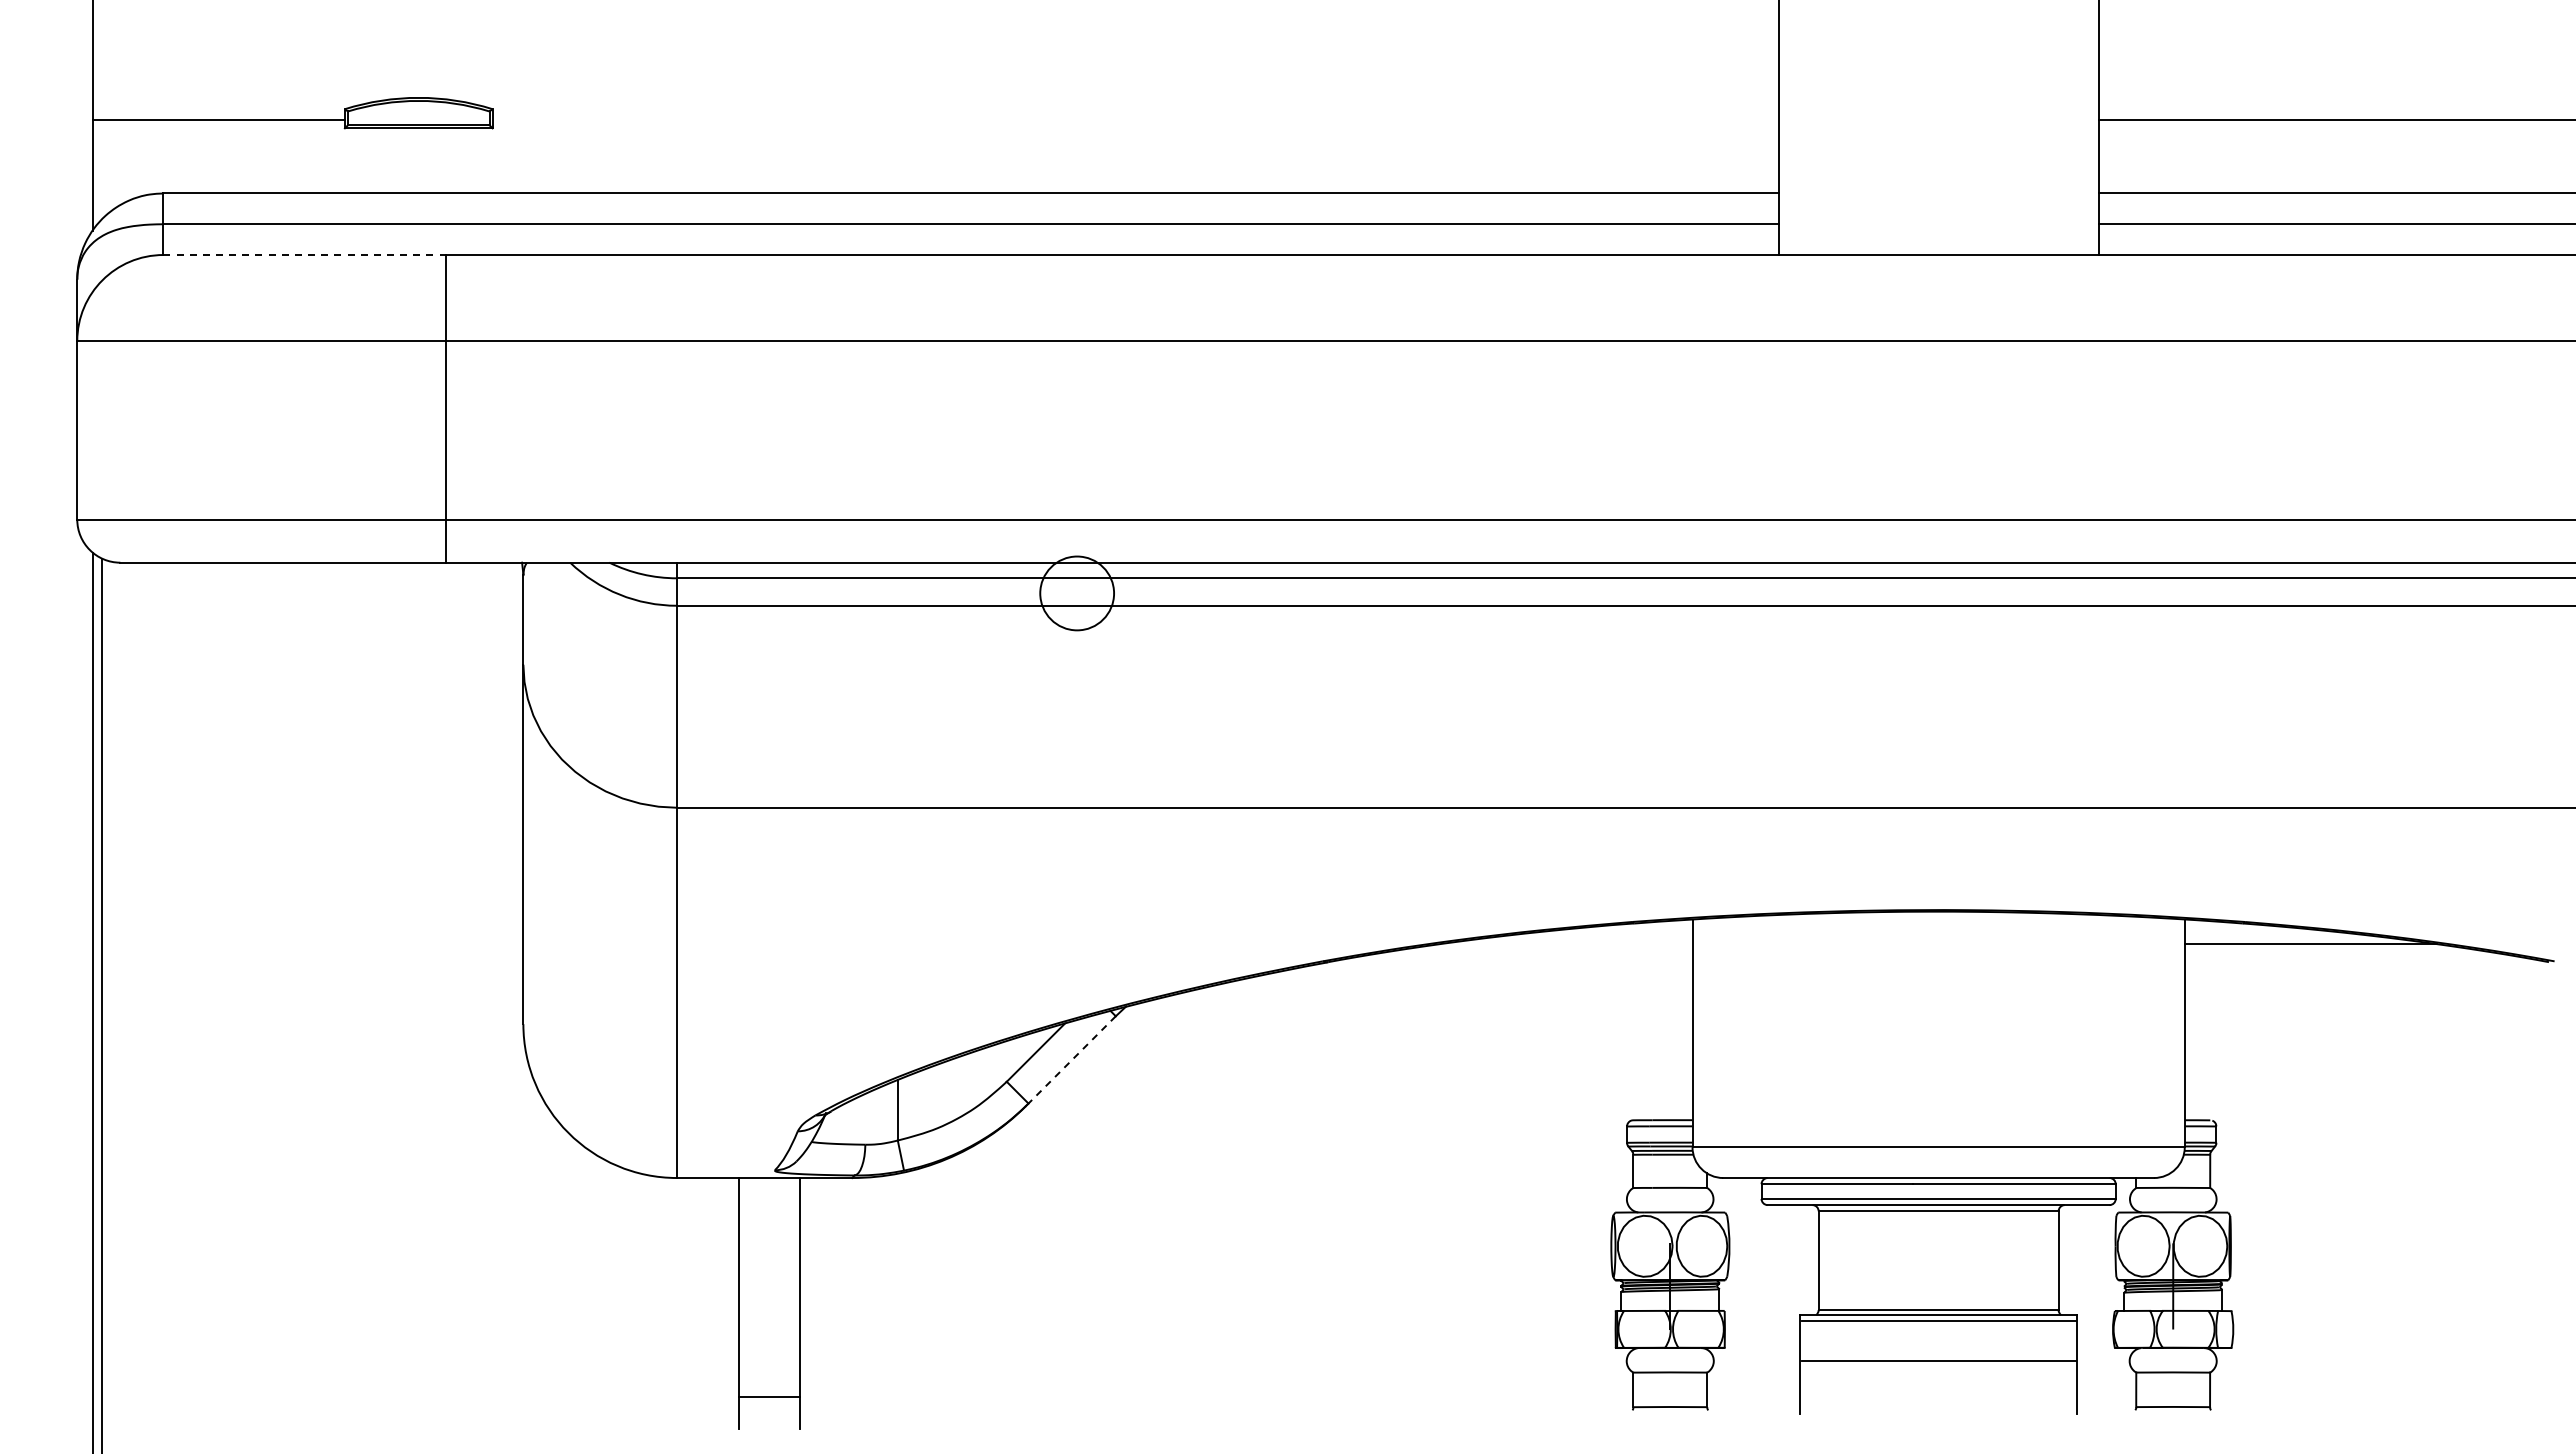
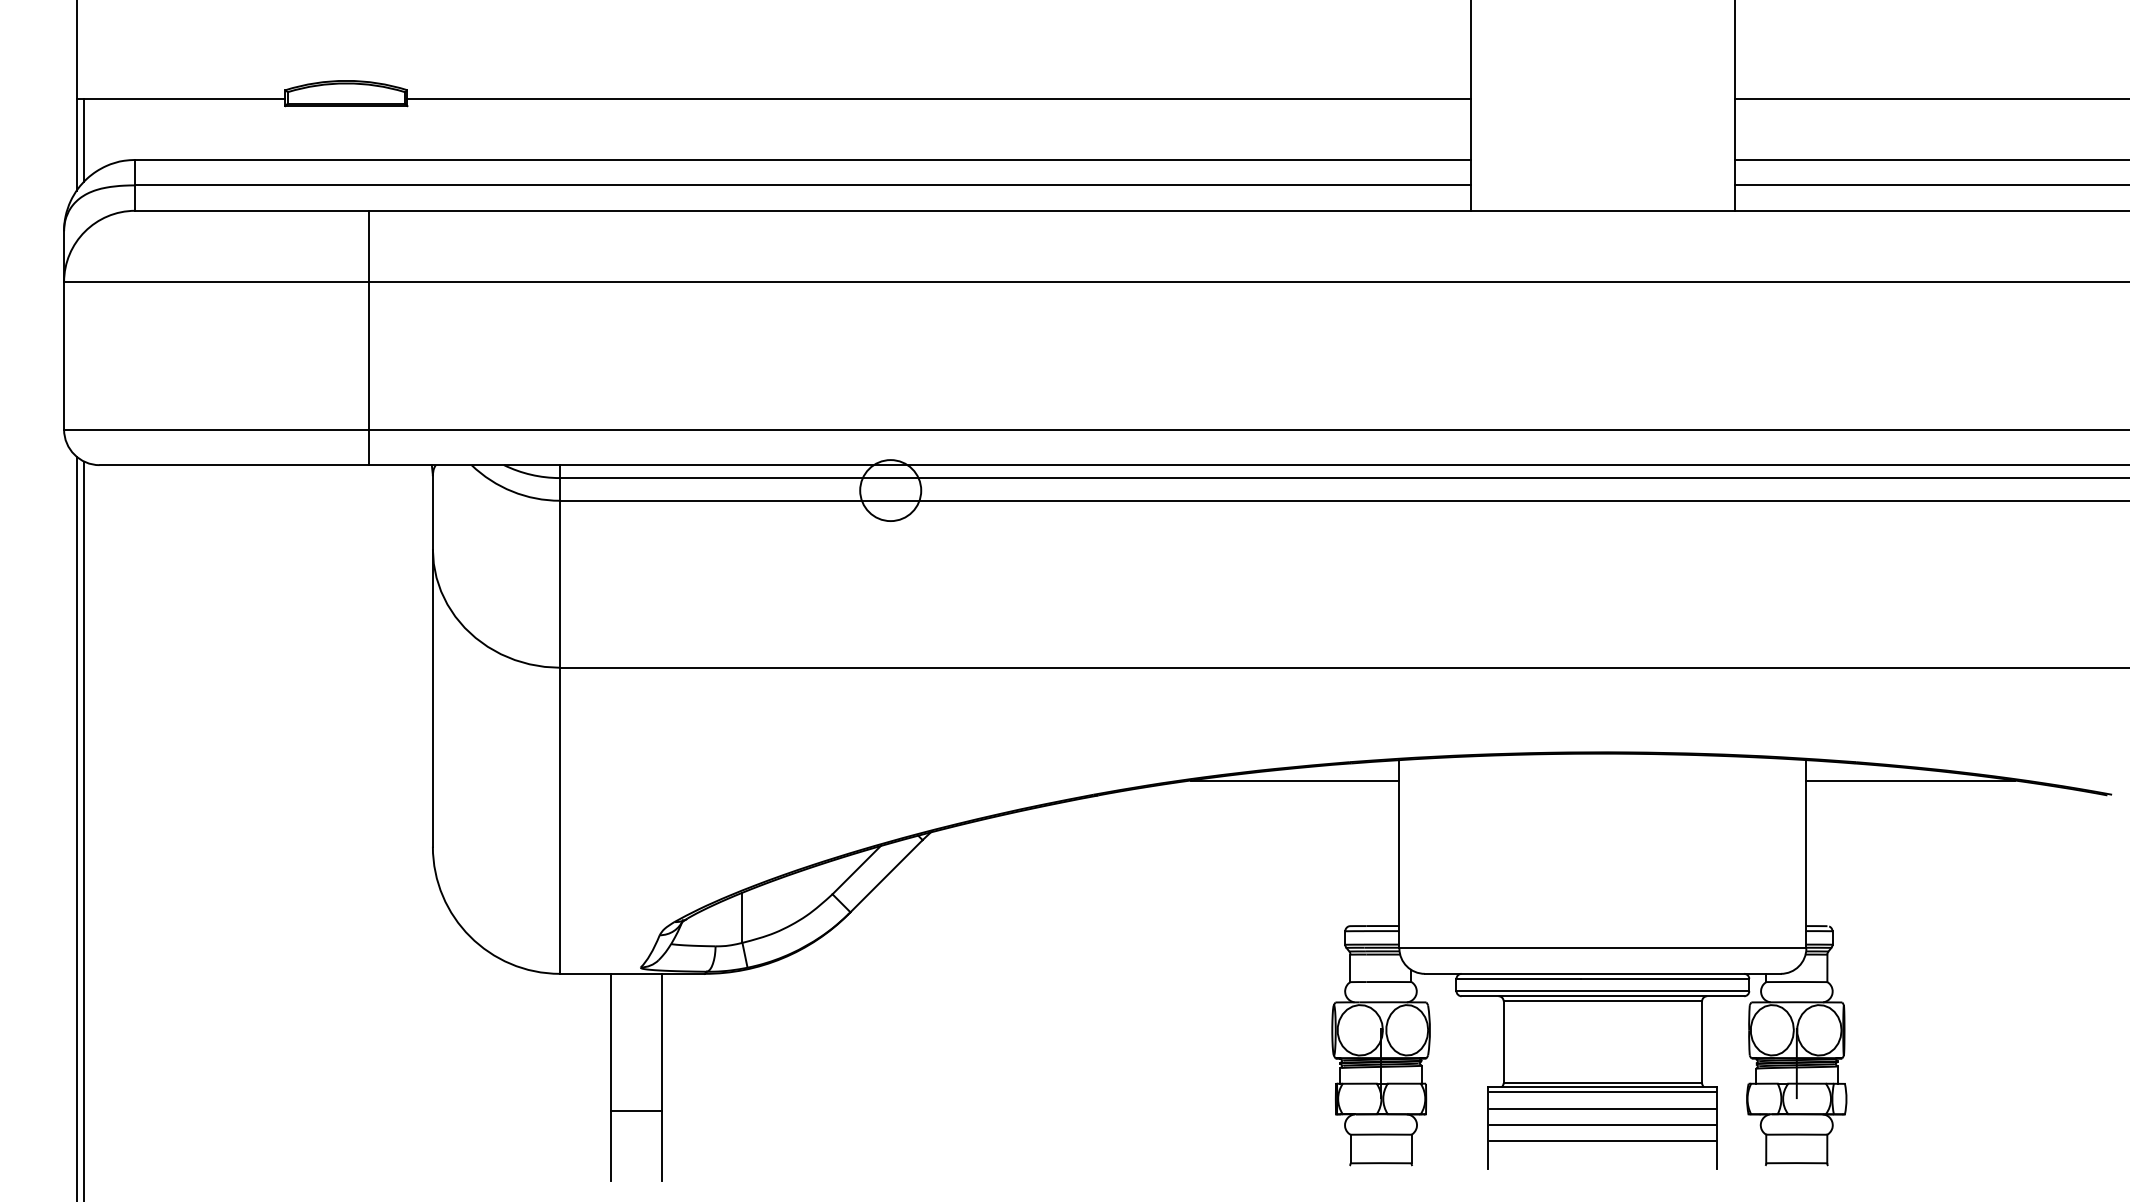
line: (1135, 120) -> (938, 99), added
line: (101, 169) -> (84, 140), added
line: (304, 255) -> (251, 211), dashed -> solid
line: (1566, 944) -> (1295, 780), added
line: (1072, 1059) -> (886, 875), dashed -> solid
line: (1938, 1340) -> (1602, 1108), added
line: (1938, 1380) -> (1602, 1141), added
line: (769, 1397) -> (636, 1111), moved

